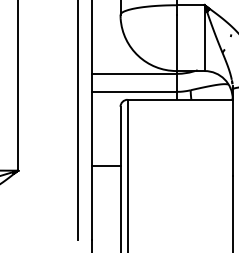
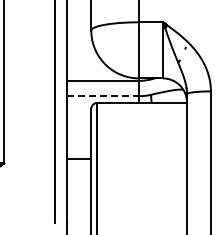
line: (134, 92) -> (103, 96), solid -> dashed

